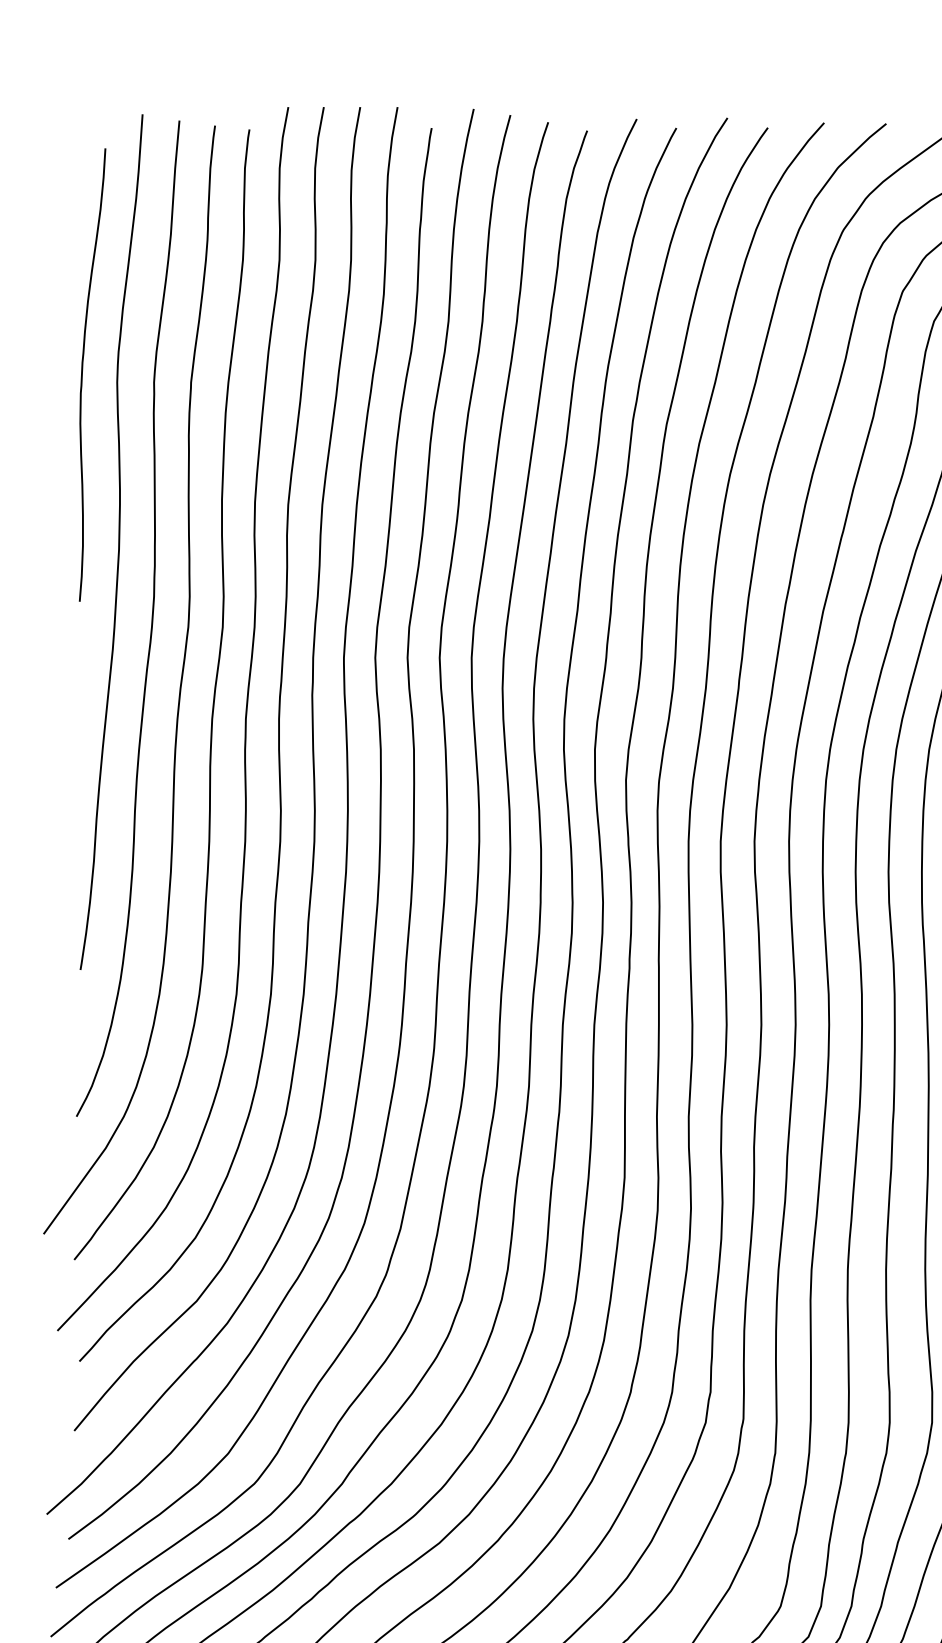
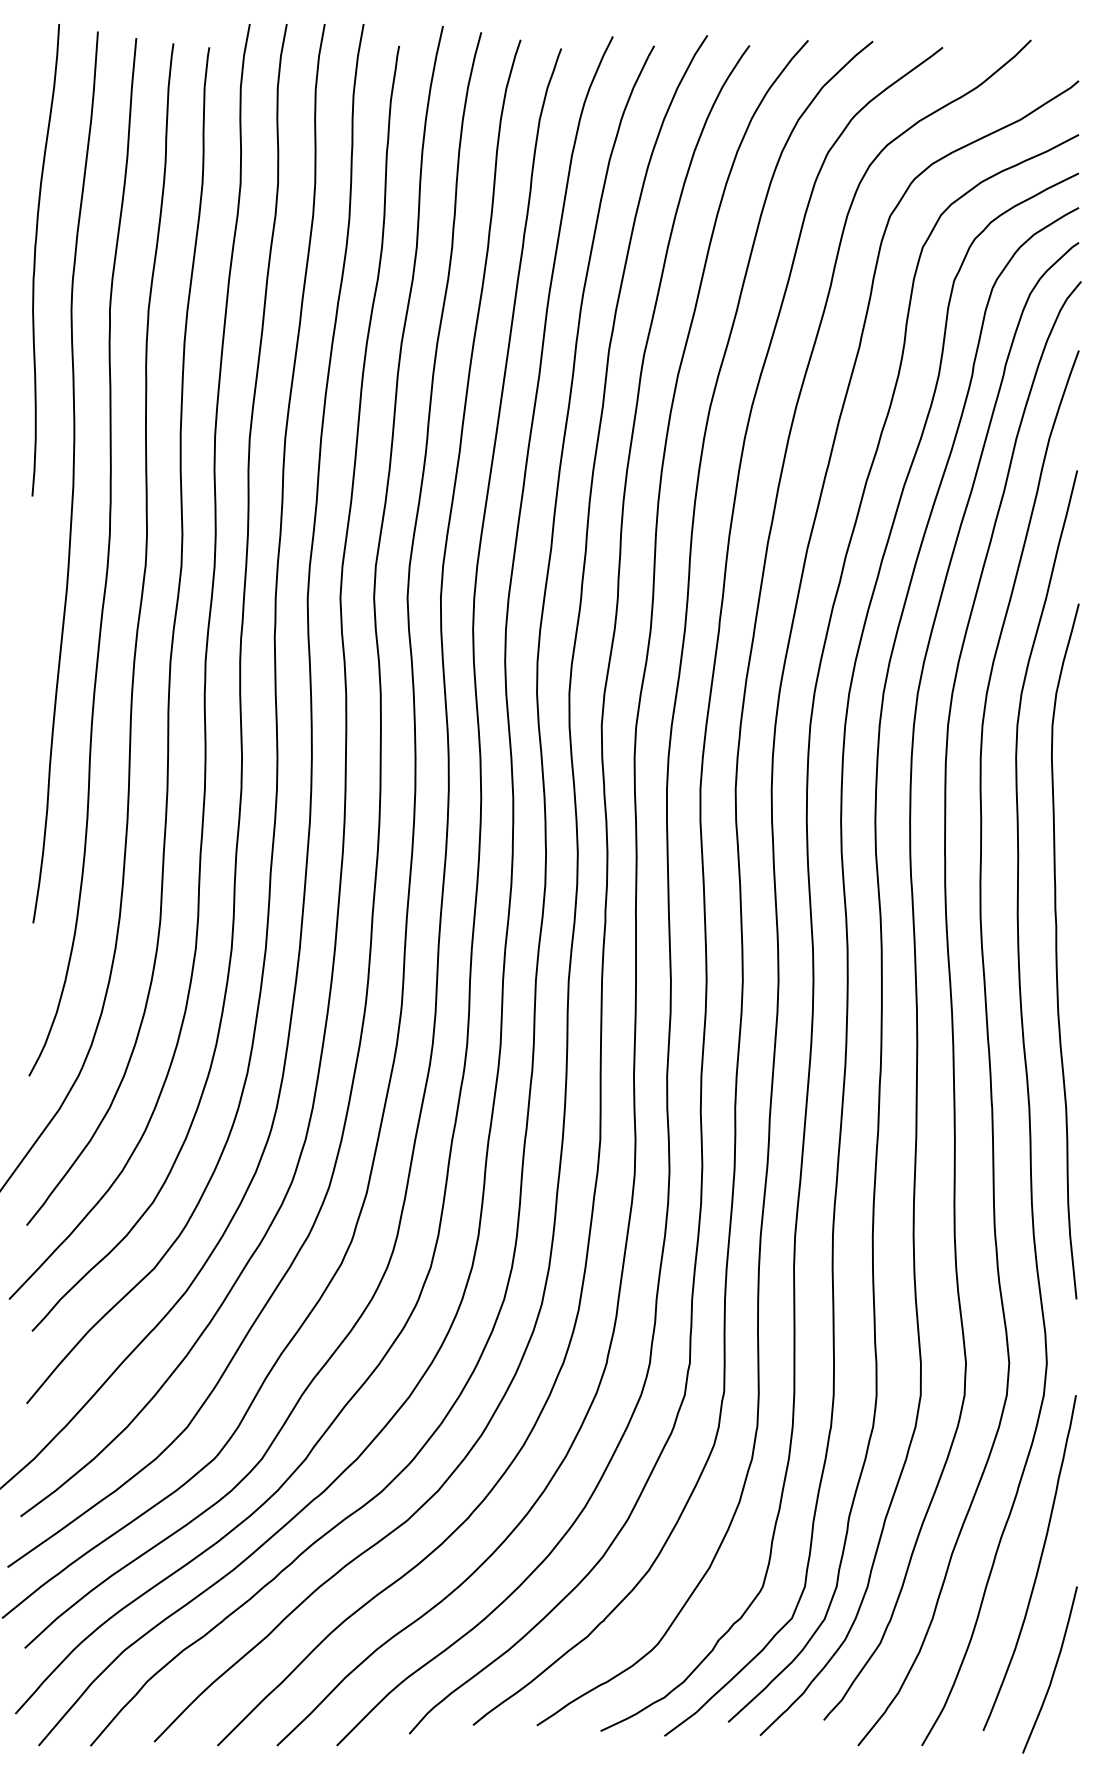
curve: (82, 375) -> (35, 260), moved

